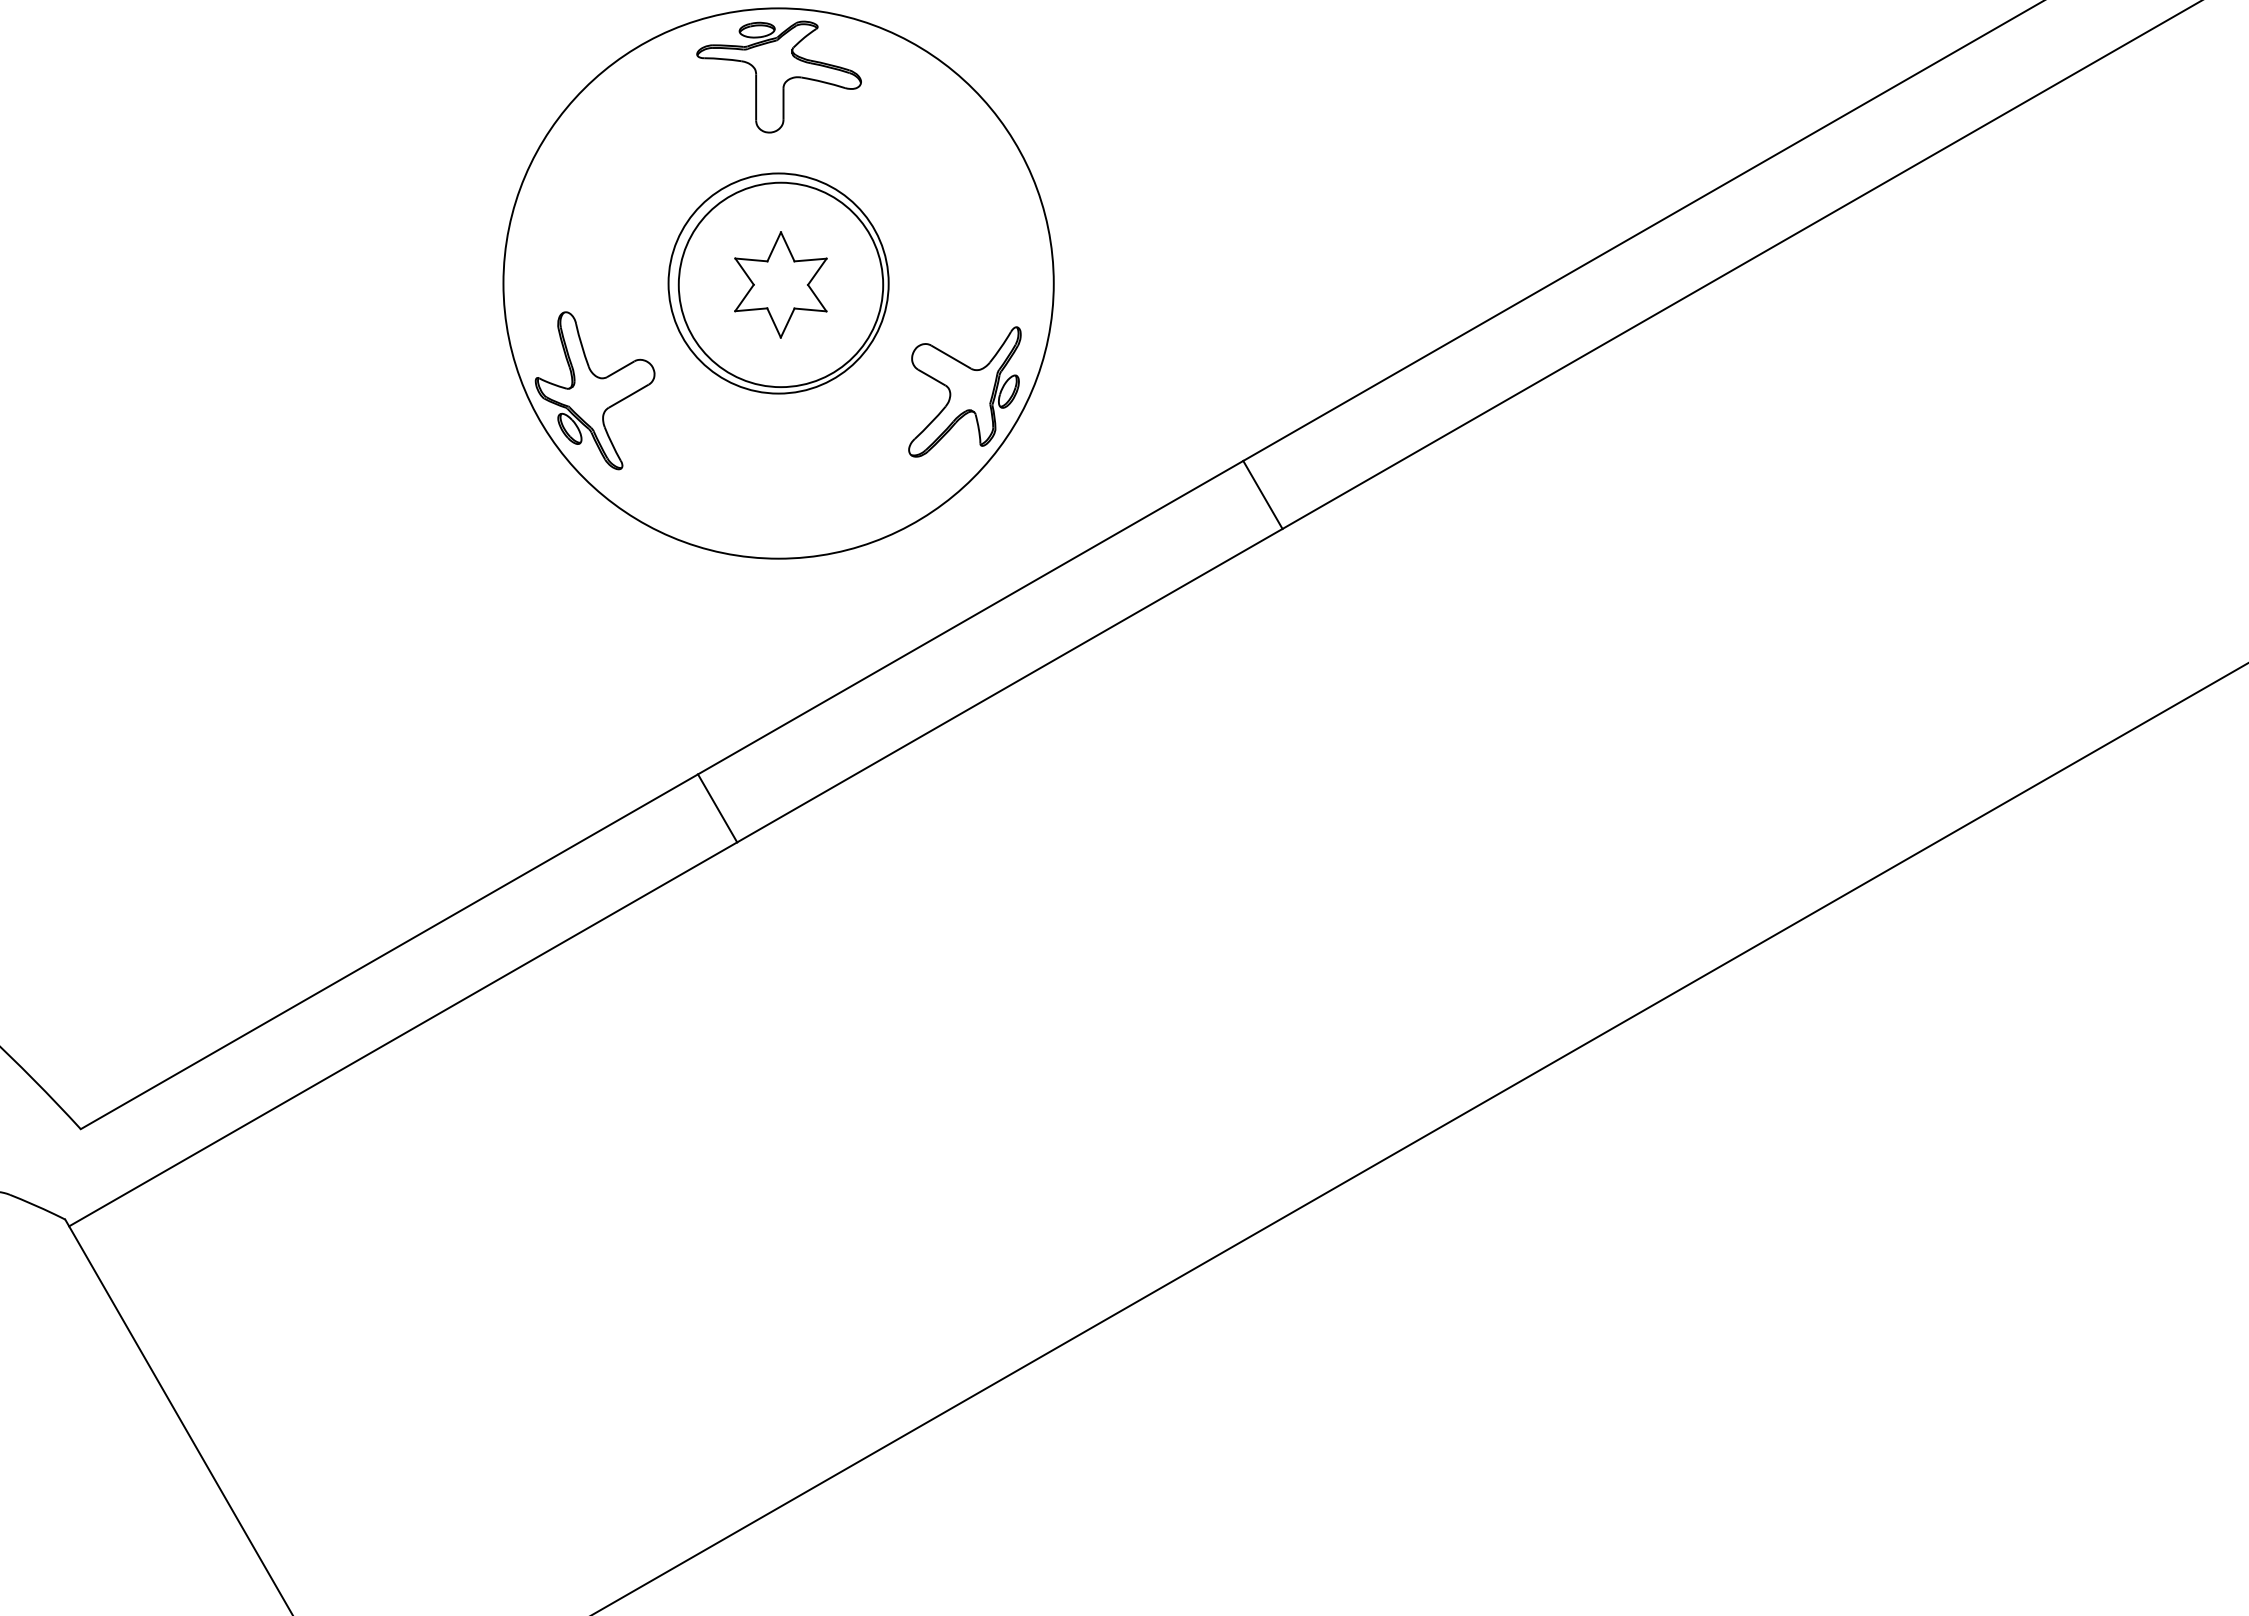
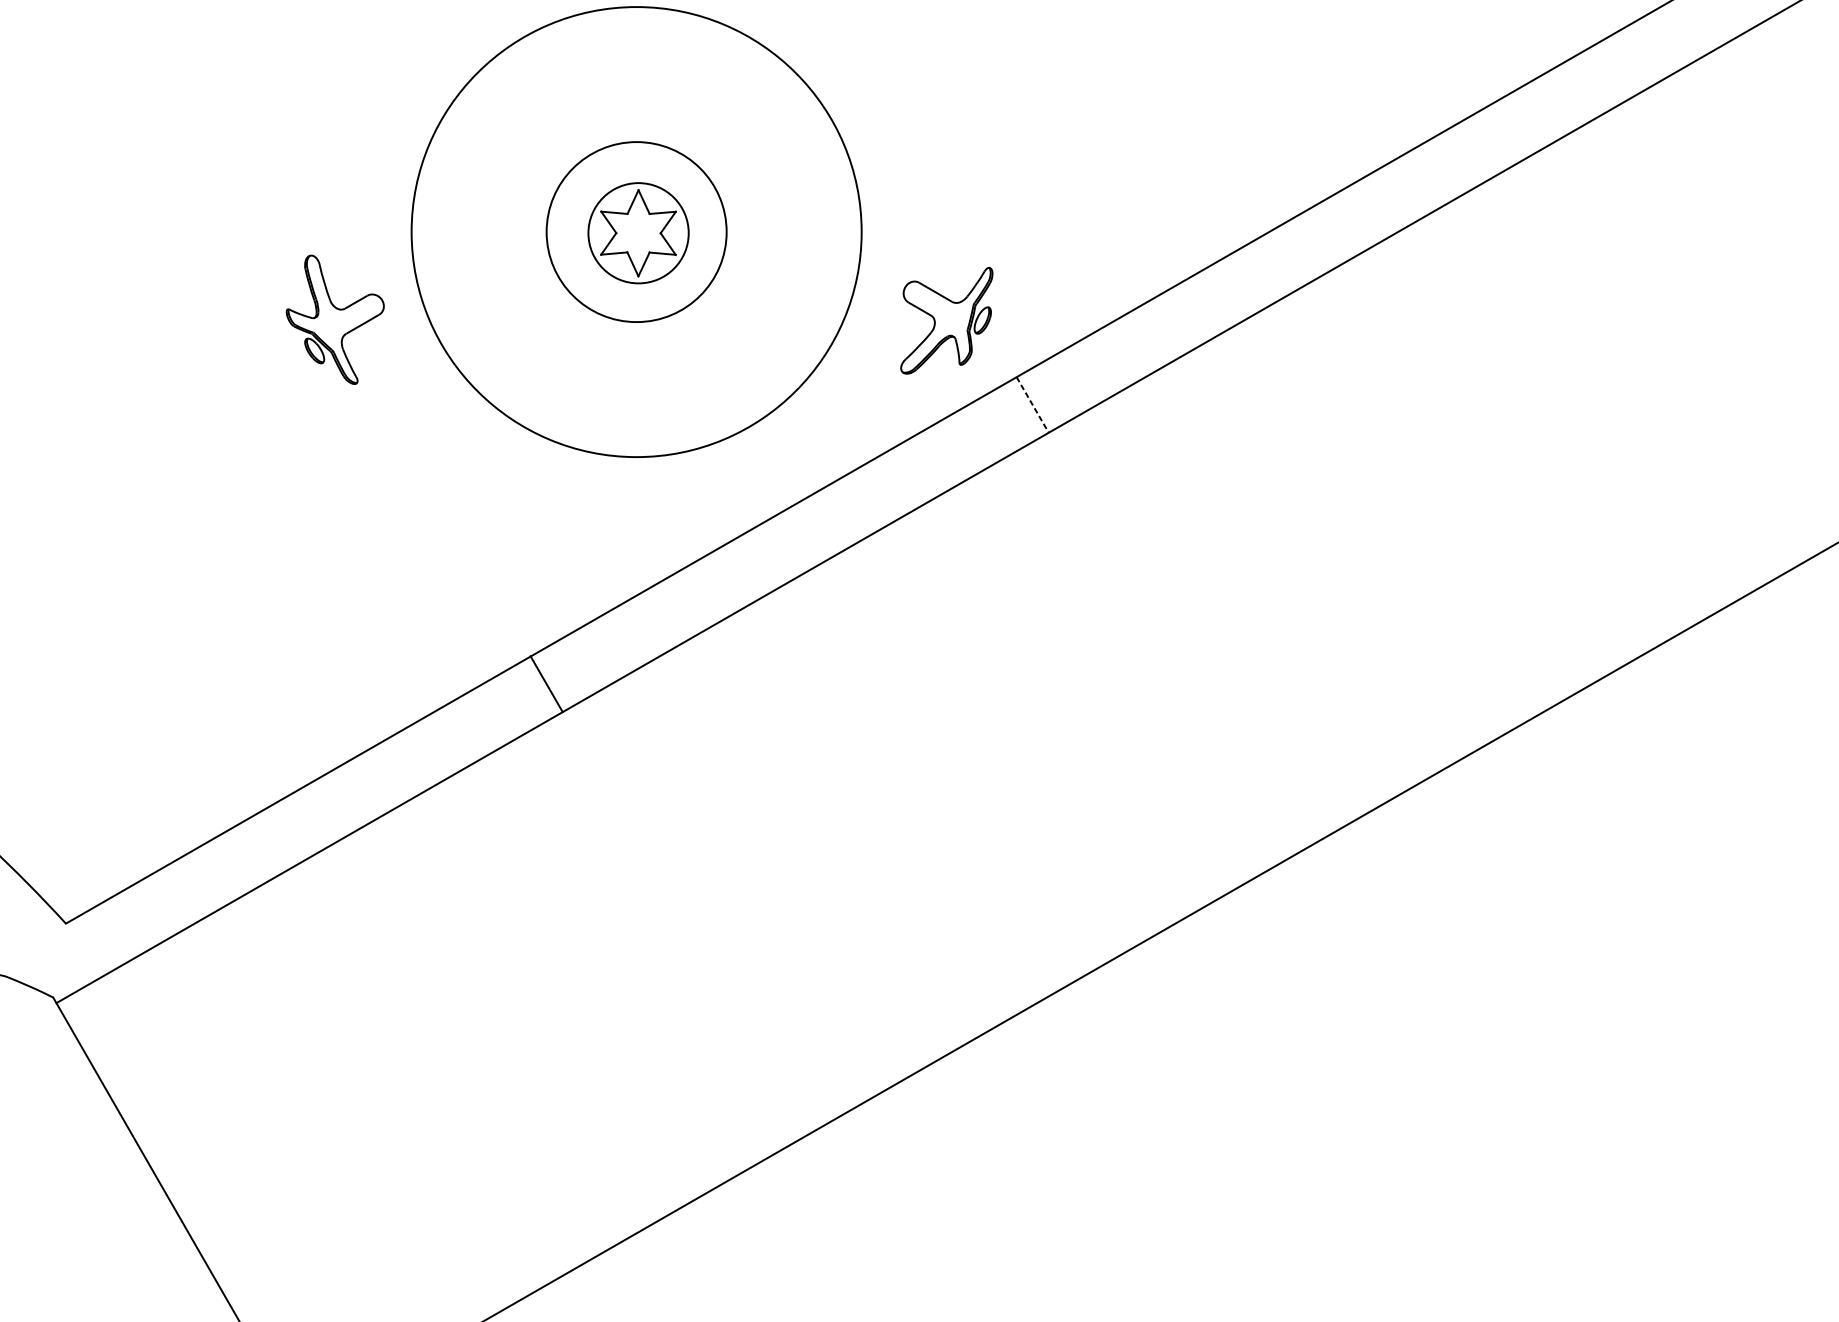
part: (778, 76) -> (636, 62), removed
circle: (780, 284) -> (638, 232), size x0.6
part: (594, 390) -> (334, 319), moved
part: (964, 391) -> (946, 320), moved
line: (1263, 495) -> (1033, 405), solid -> dashed
line: (717, 808) -> (546, 684), moved

